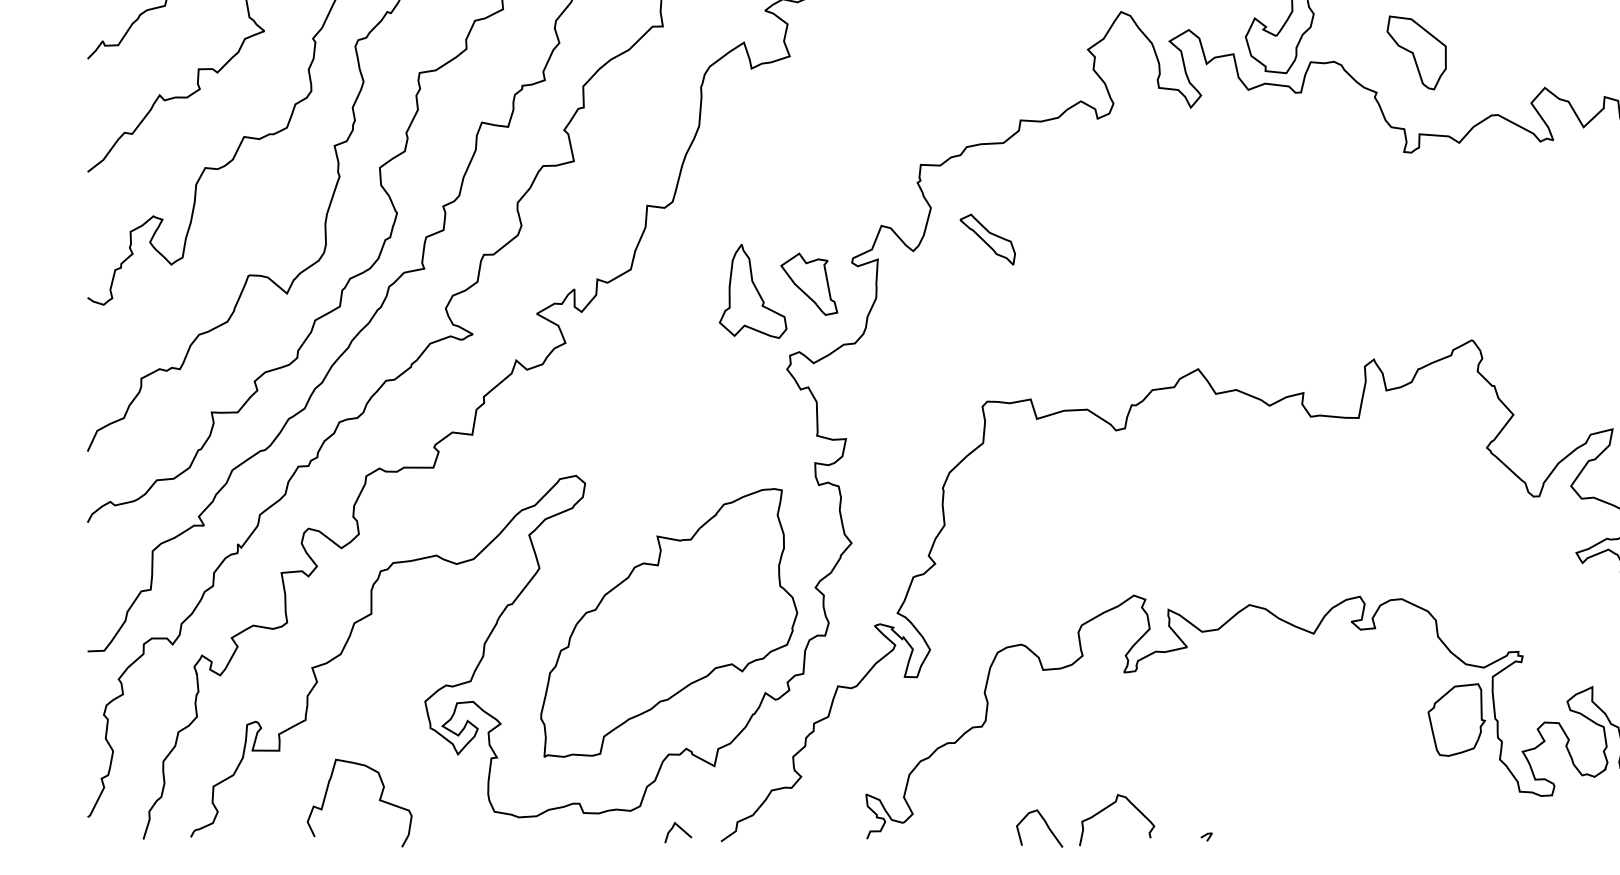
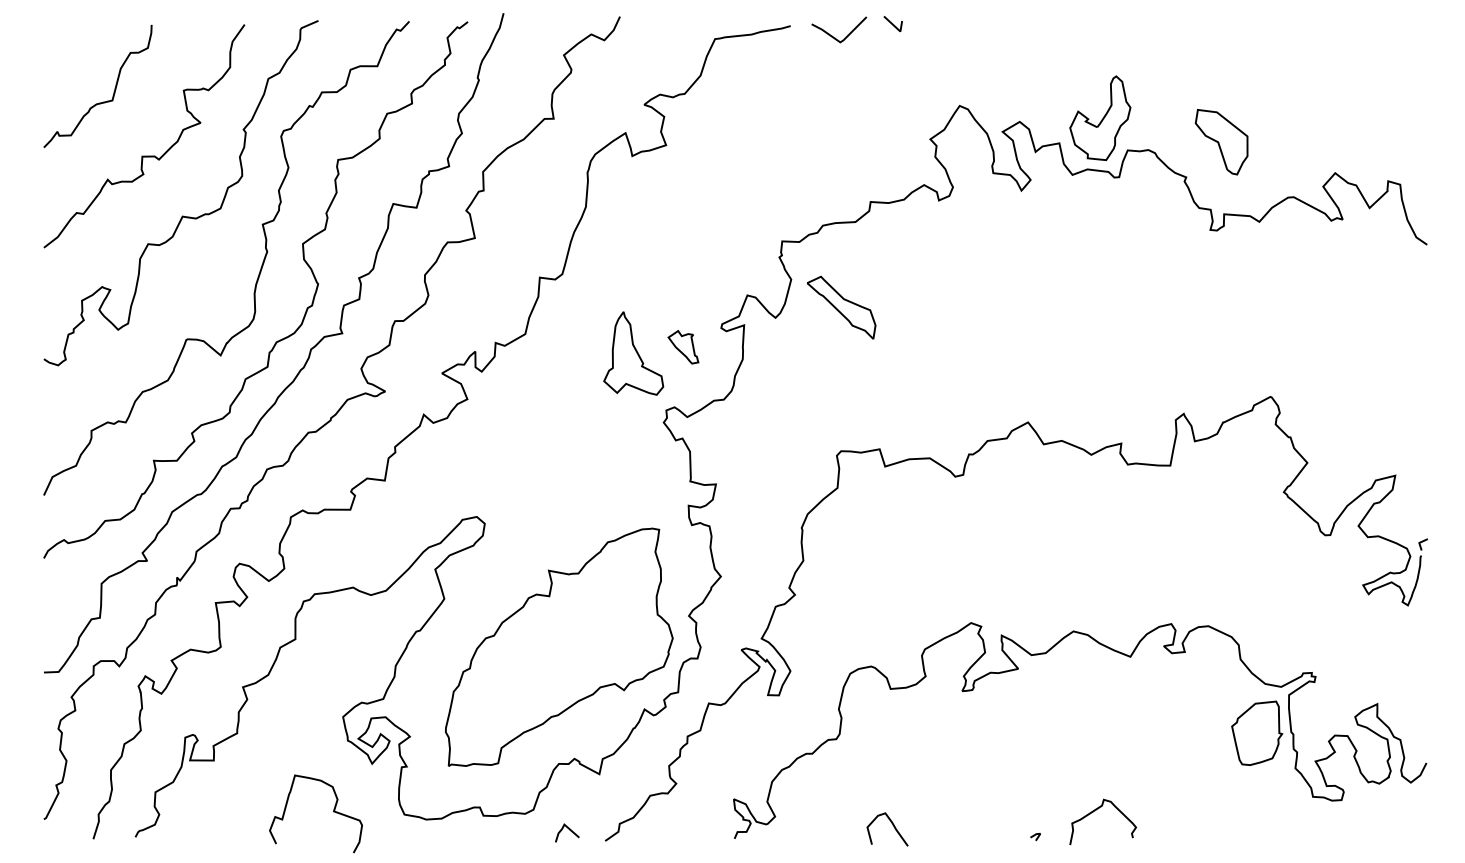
part: (987, 239) -> (841, 307), size x1.4
part: (809, 284) -> (683, 347), size x0.6
curve: (379, 801) -> (333, 812), moved
curve: (1111, 805) -> (1098, 809), moved

